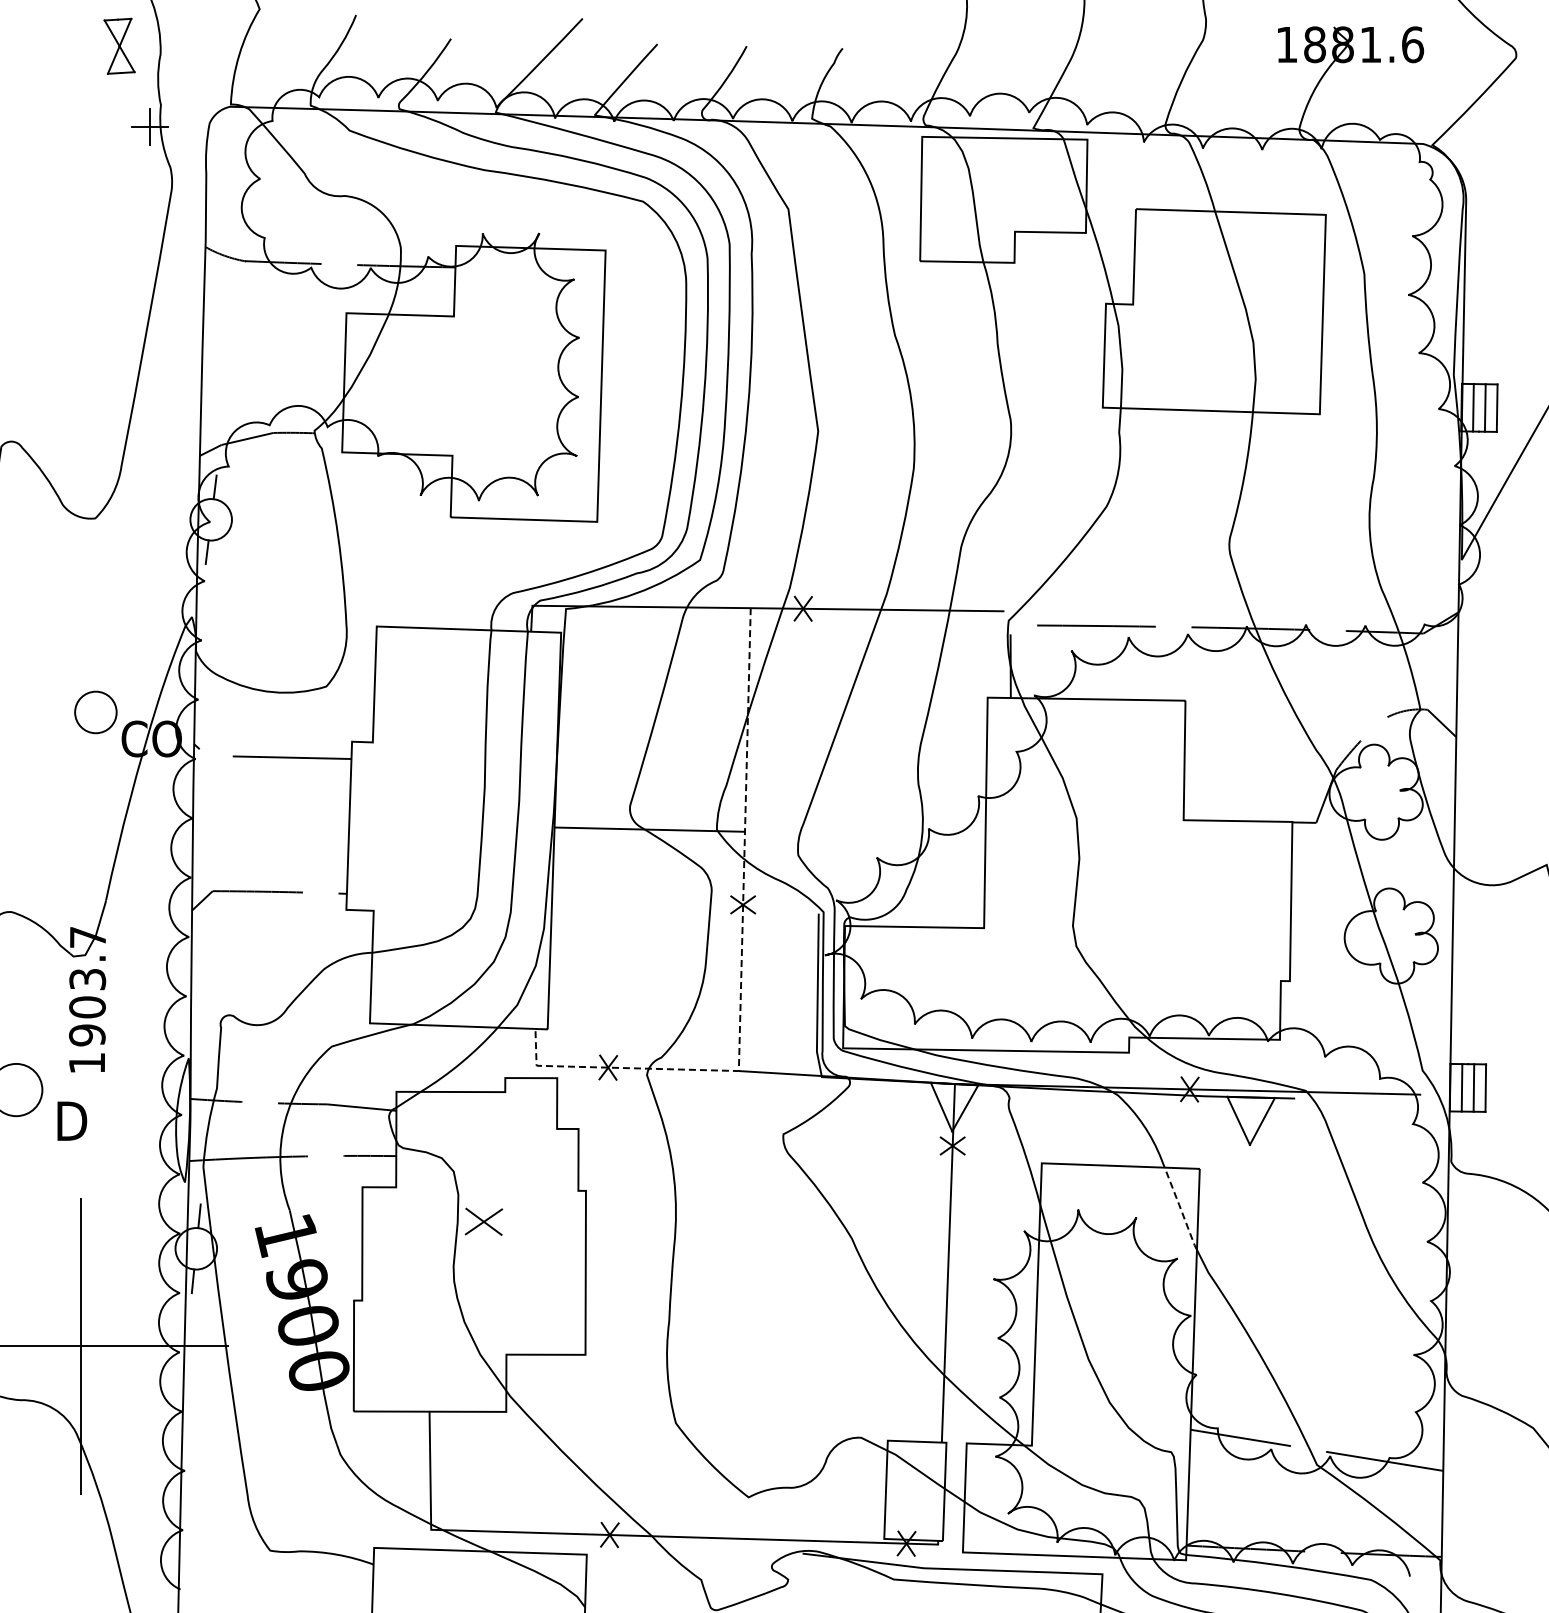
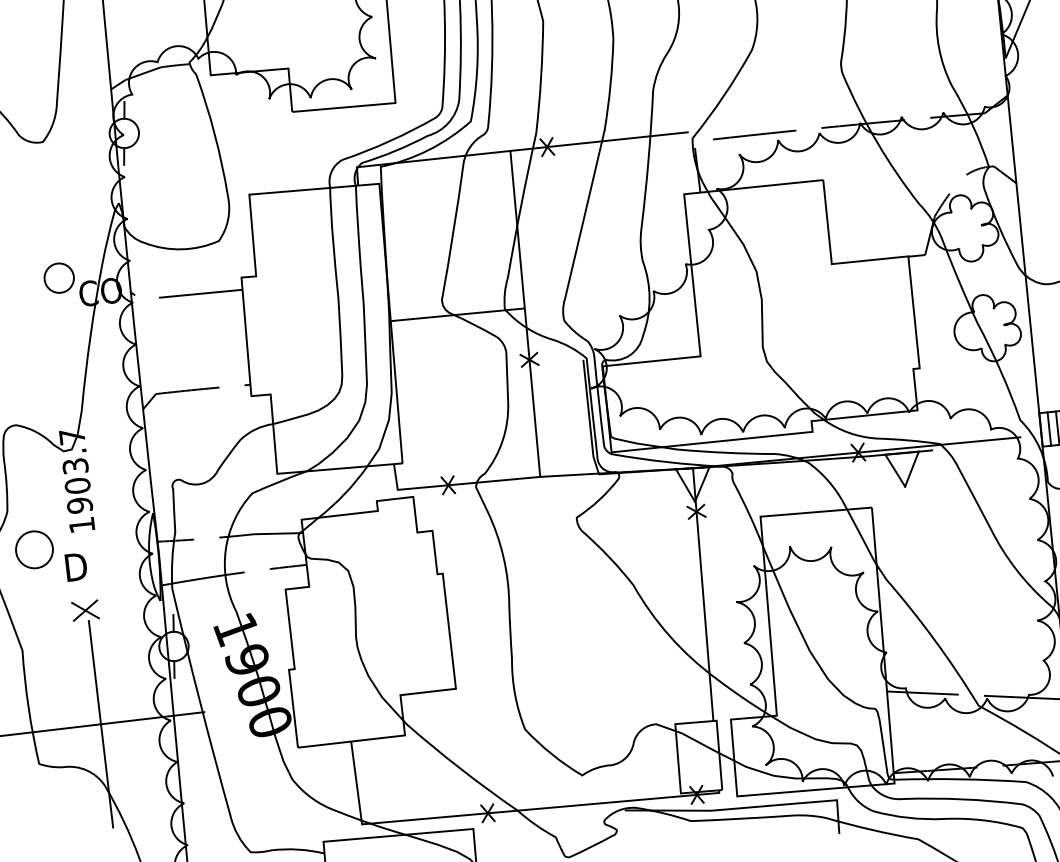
line: (741, 960) -> (532, 399), dashed -> solid
line: (1180, 1209) -> (861, 537), dashed -> solid
part: (484, 1221) -> (85, 610), moved

